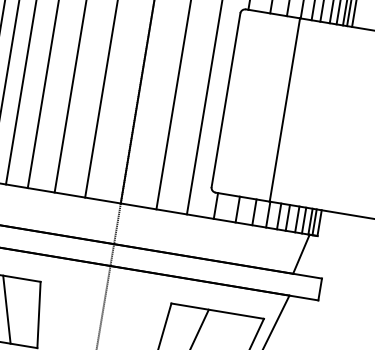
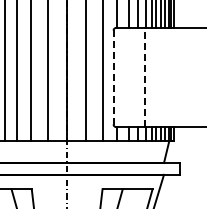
line: (225, 102) -> (113, 78), solid -> dashed
line: (285, 109) -> (145, 77), solid -> dashed

